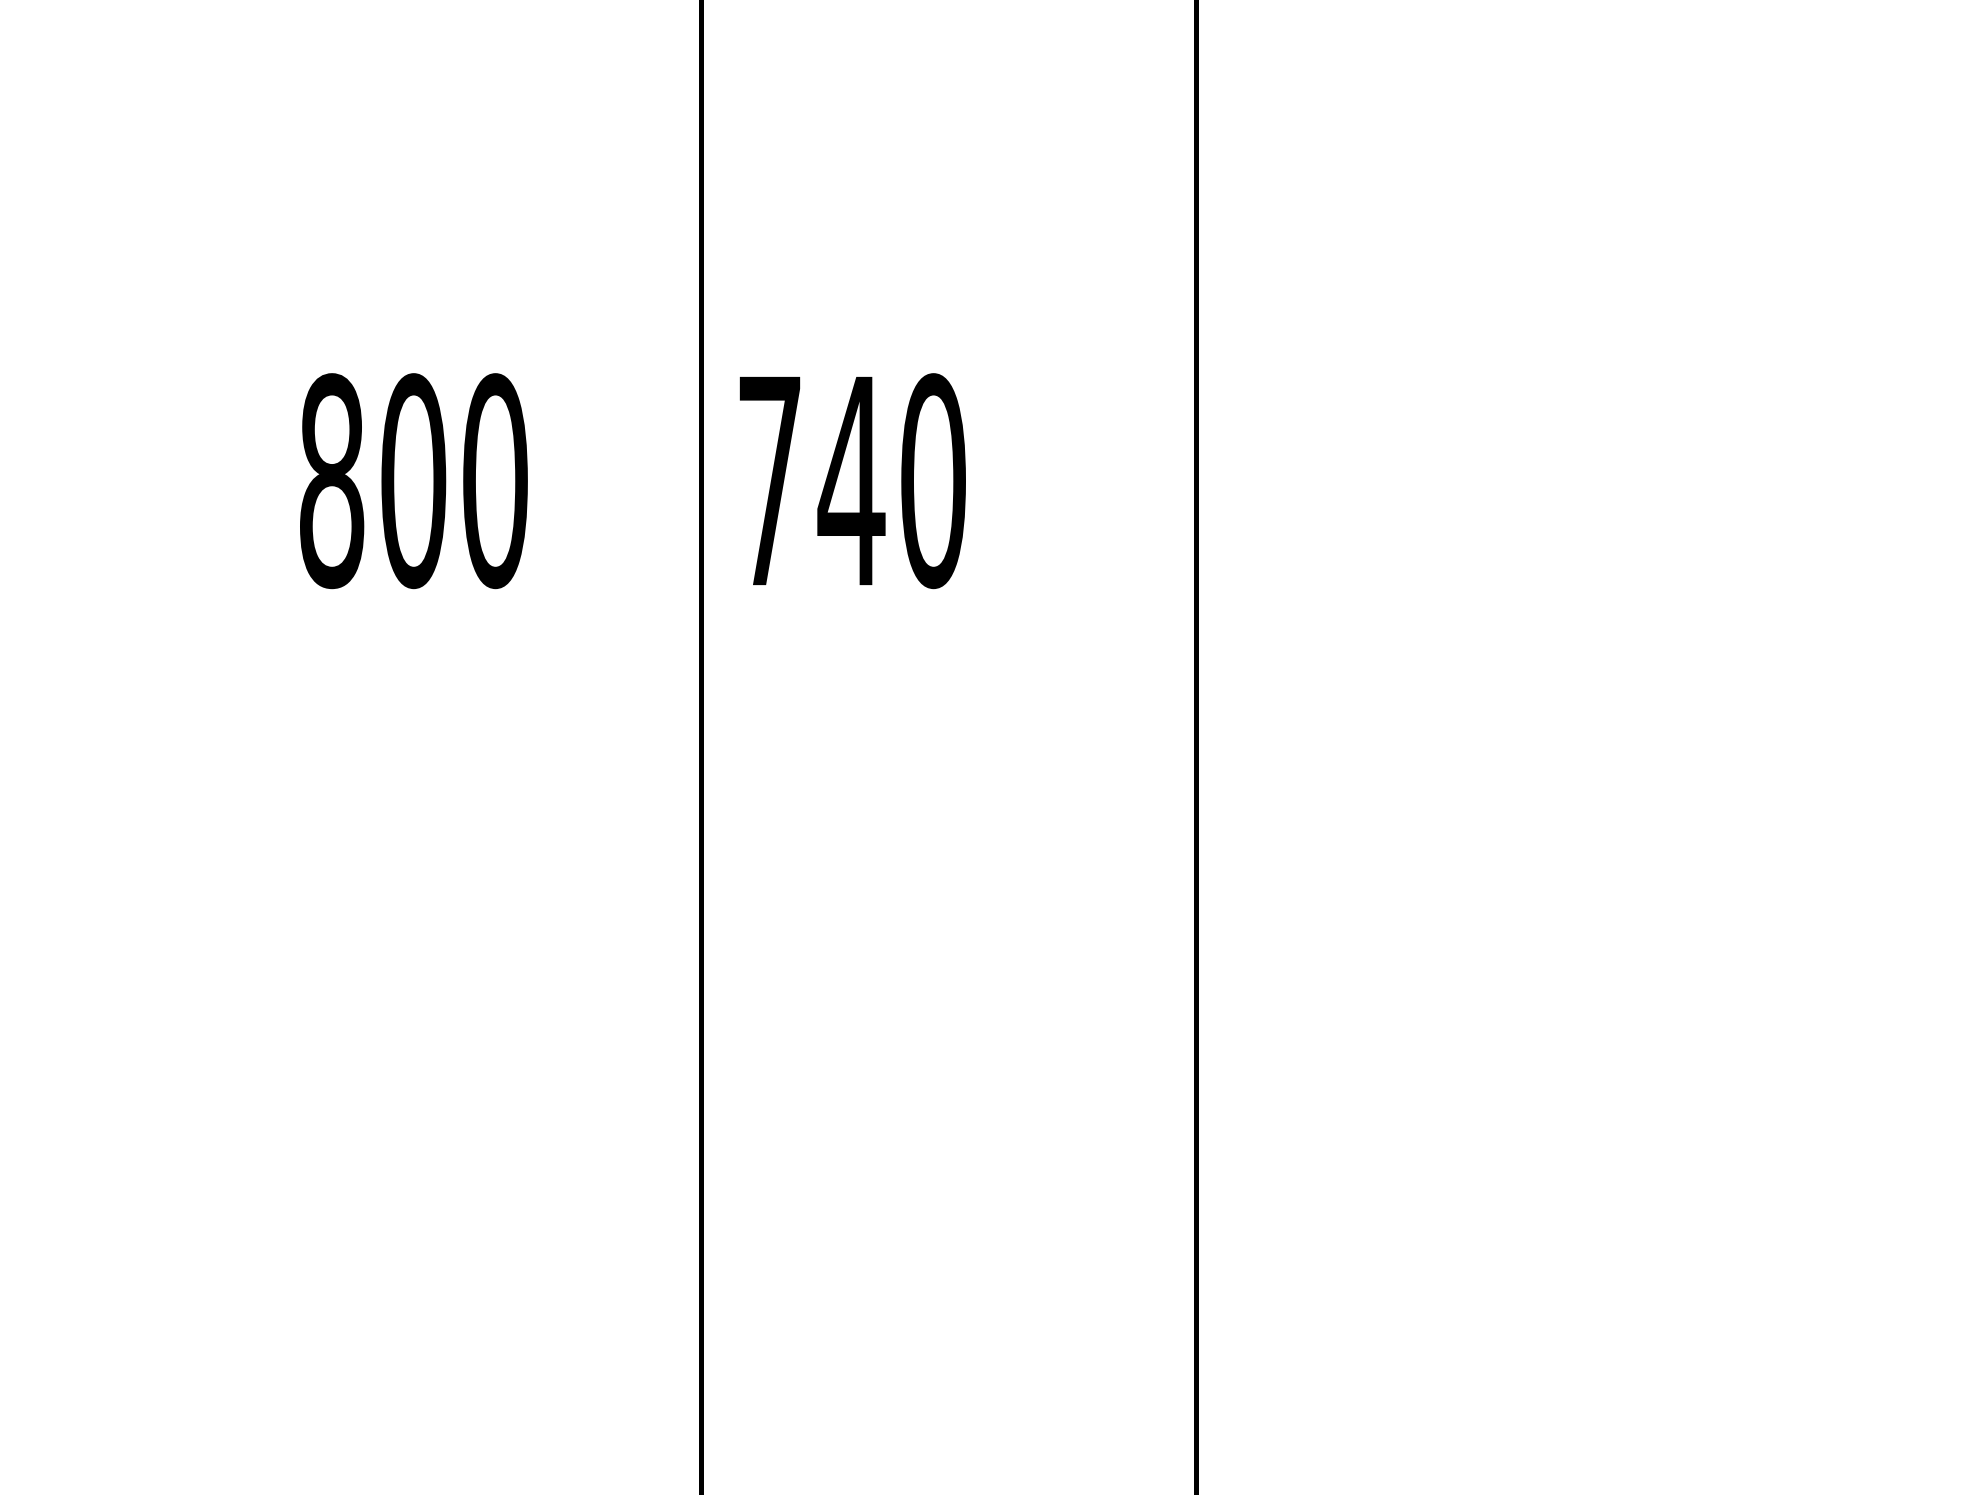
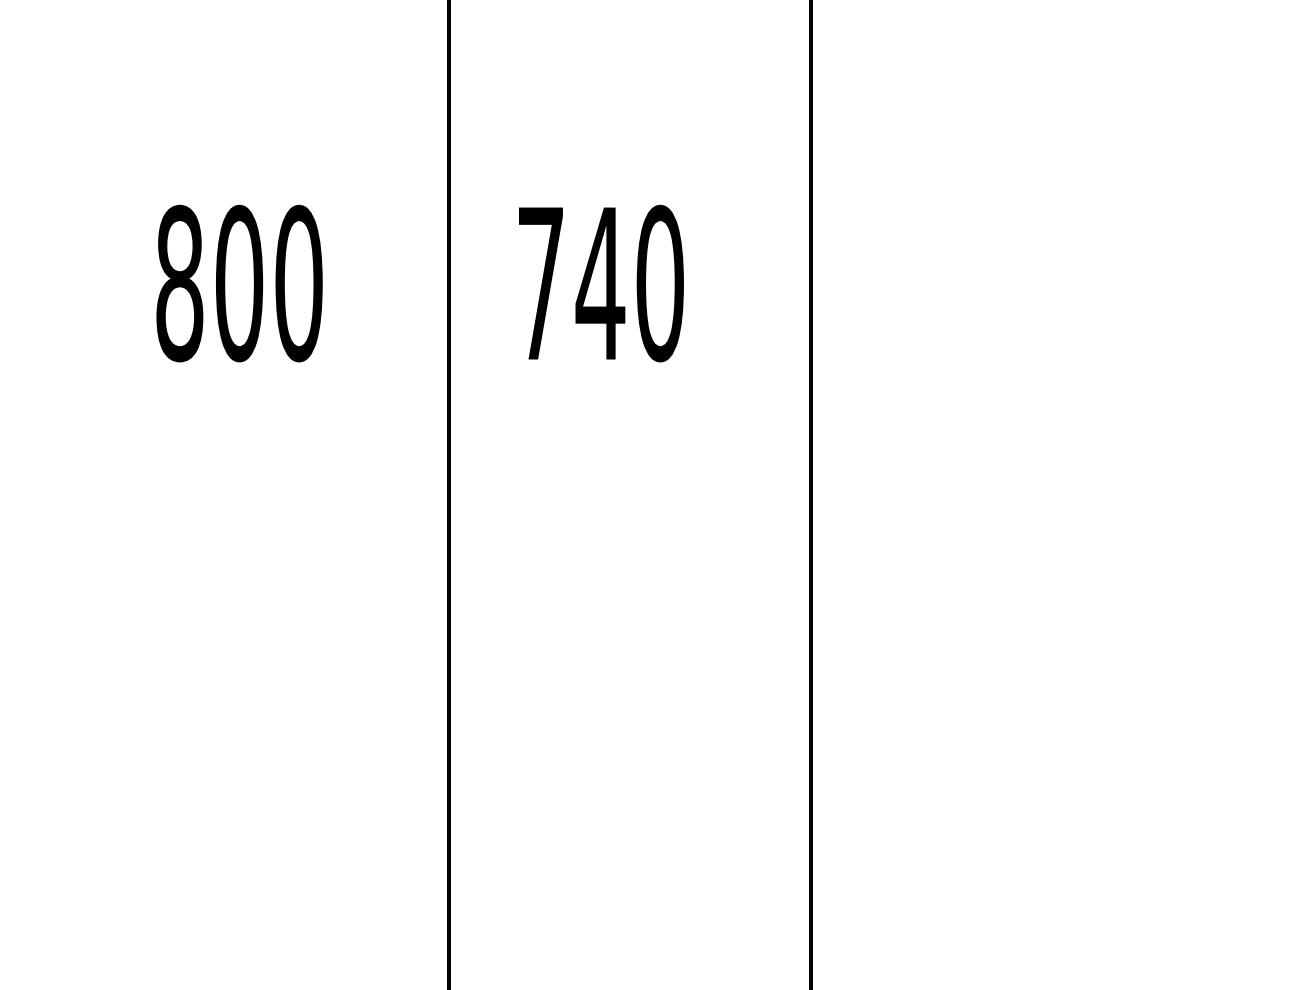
text: (852, 481) -> (601, 283), moved

